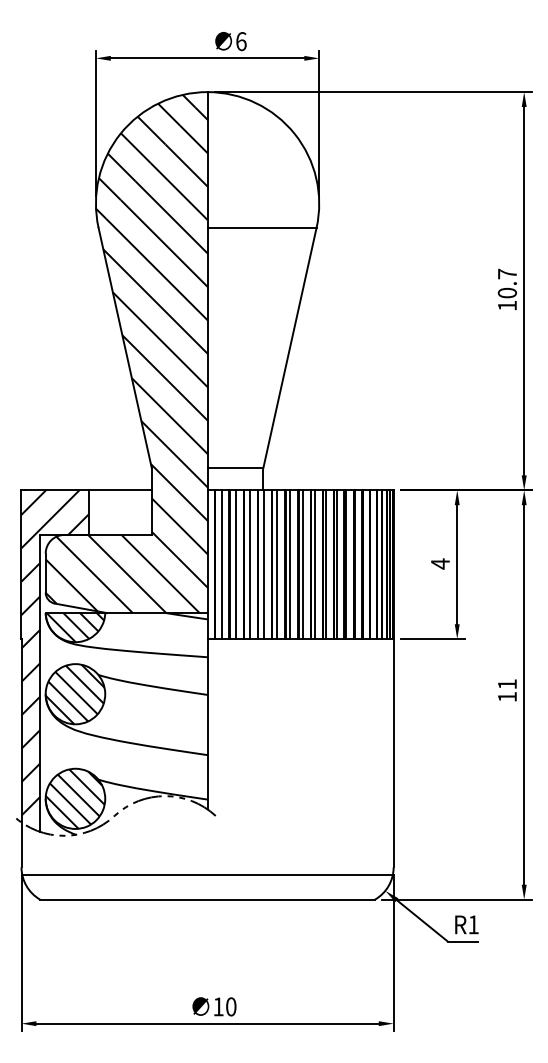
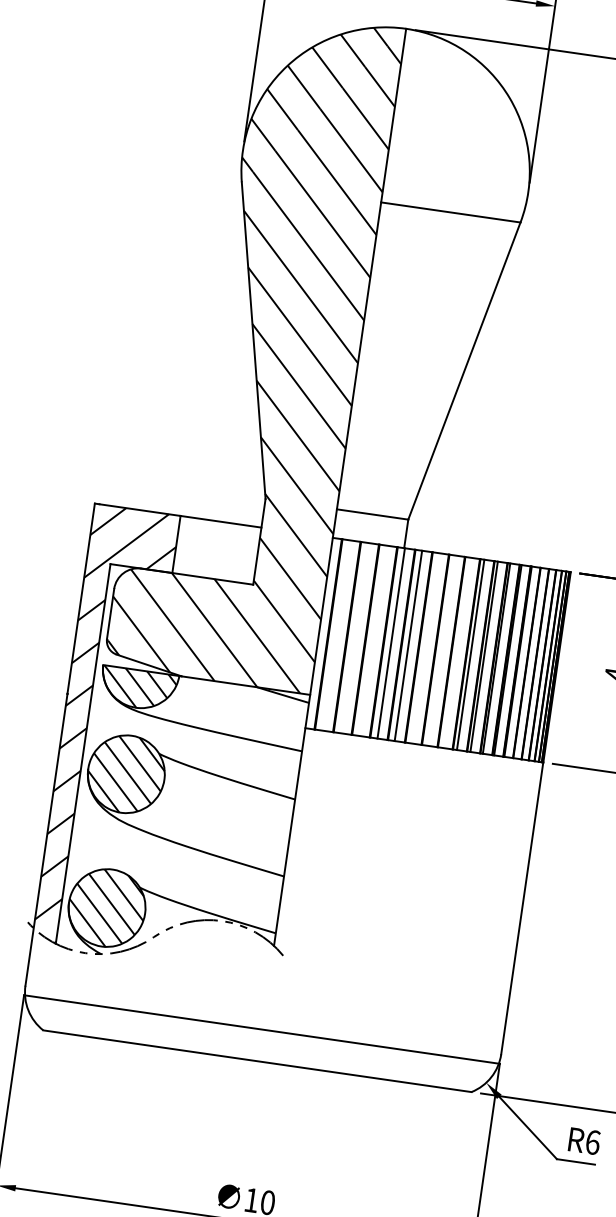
line: (221, 564) -> (336, 635), removed
line: (236, 564) -> (356, 638), removed
line: (250, 564) -> (374, 640), removed
line: (290, 564) -> (425, 648), removed
line: (302, 564) -> (440, 650), removed
line: (314, 564) -> (455, 652), removed
text: (473, 924) -> (592, 1142), R1 -> R6

